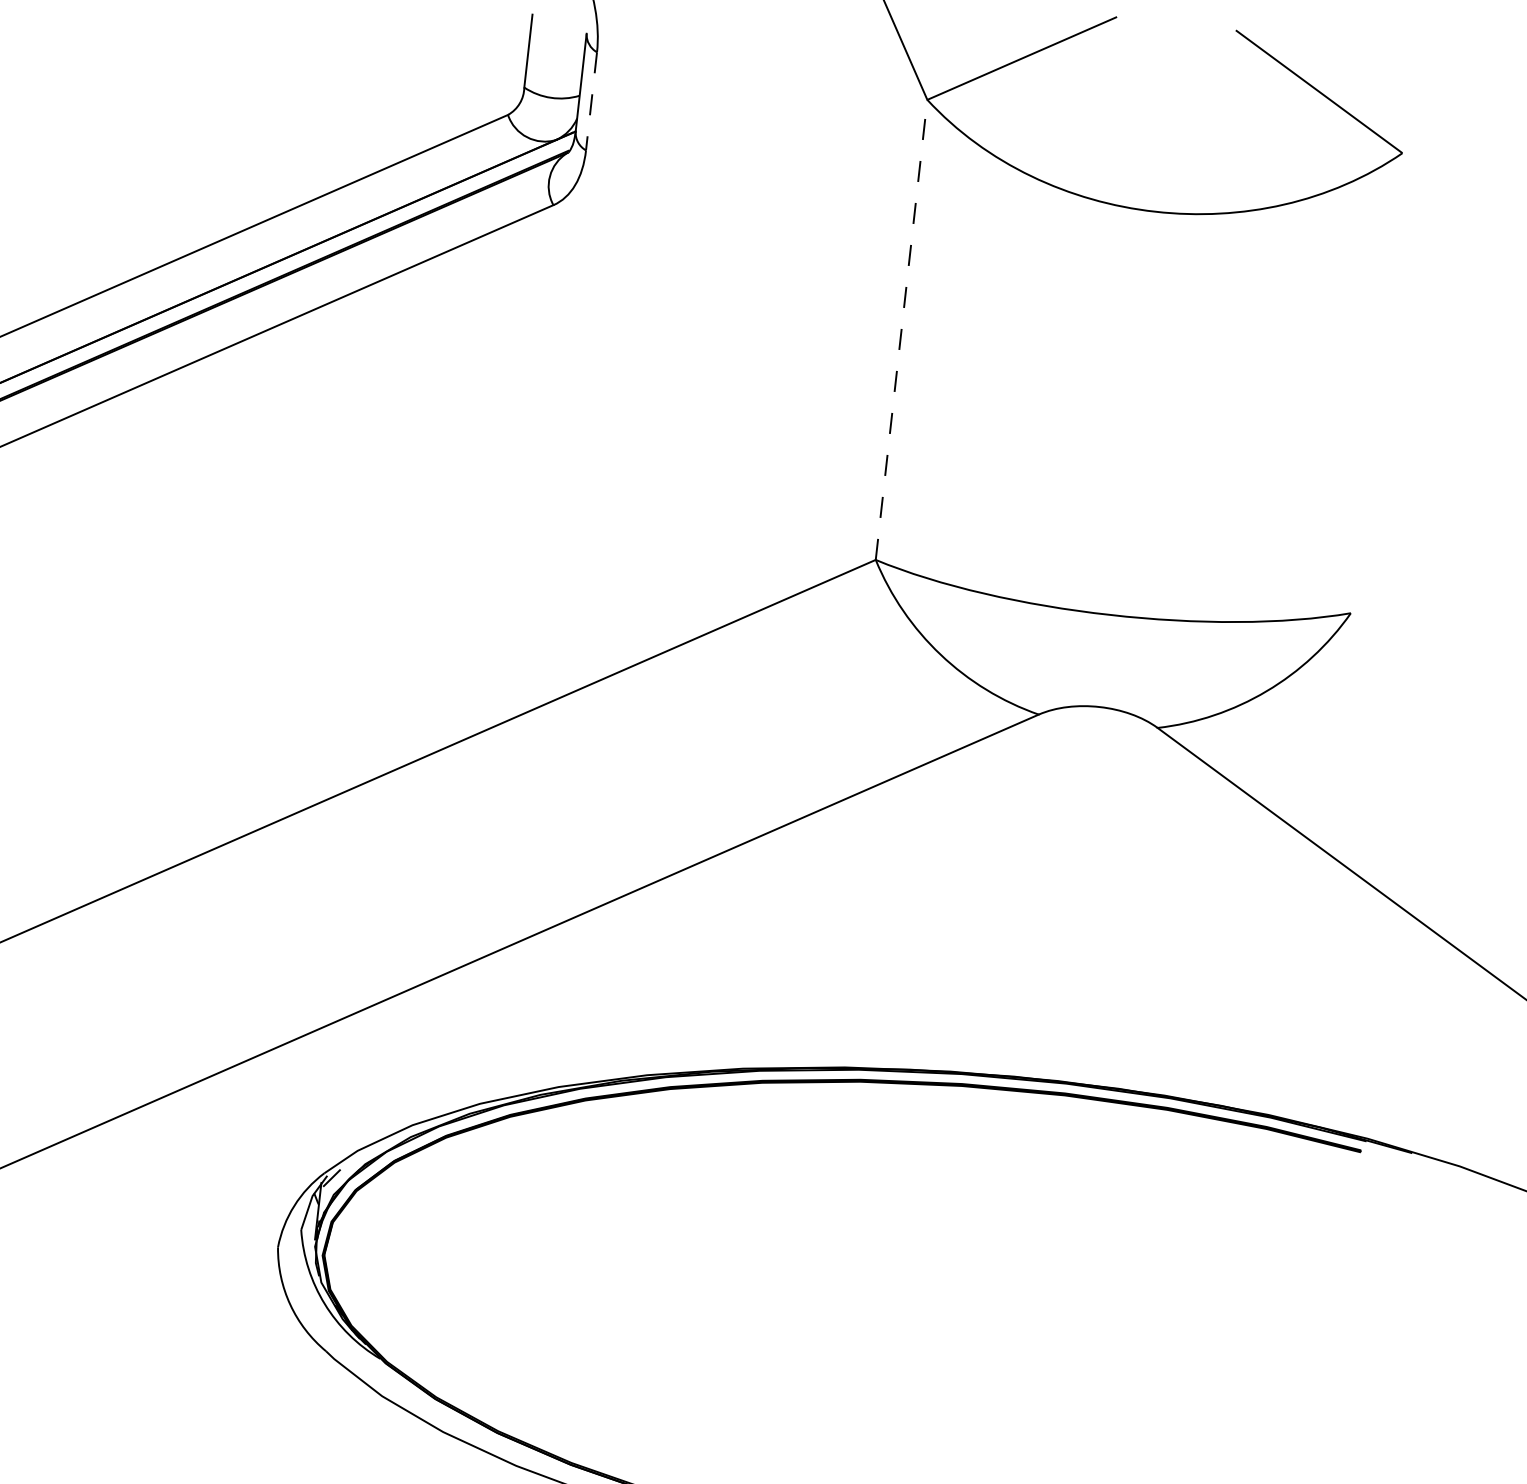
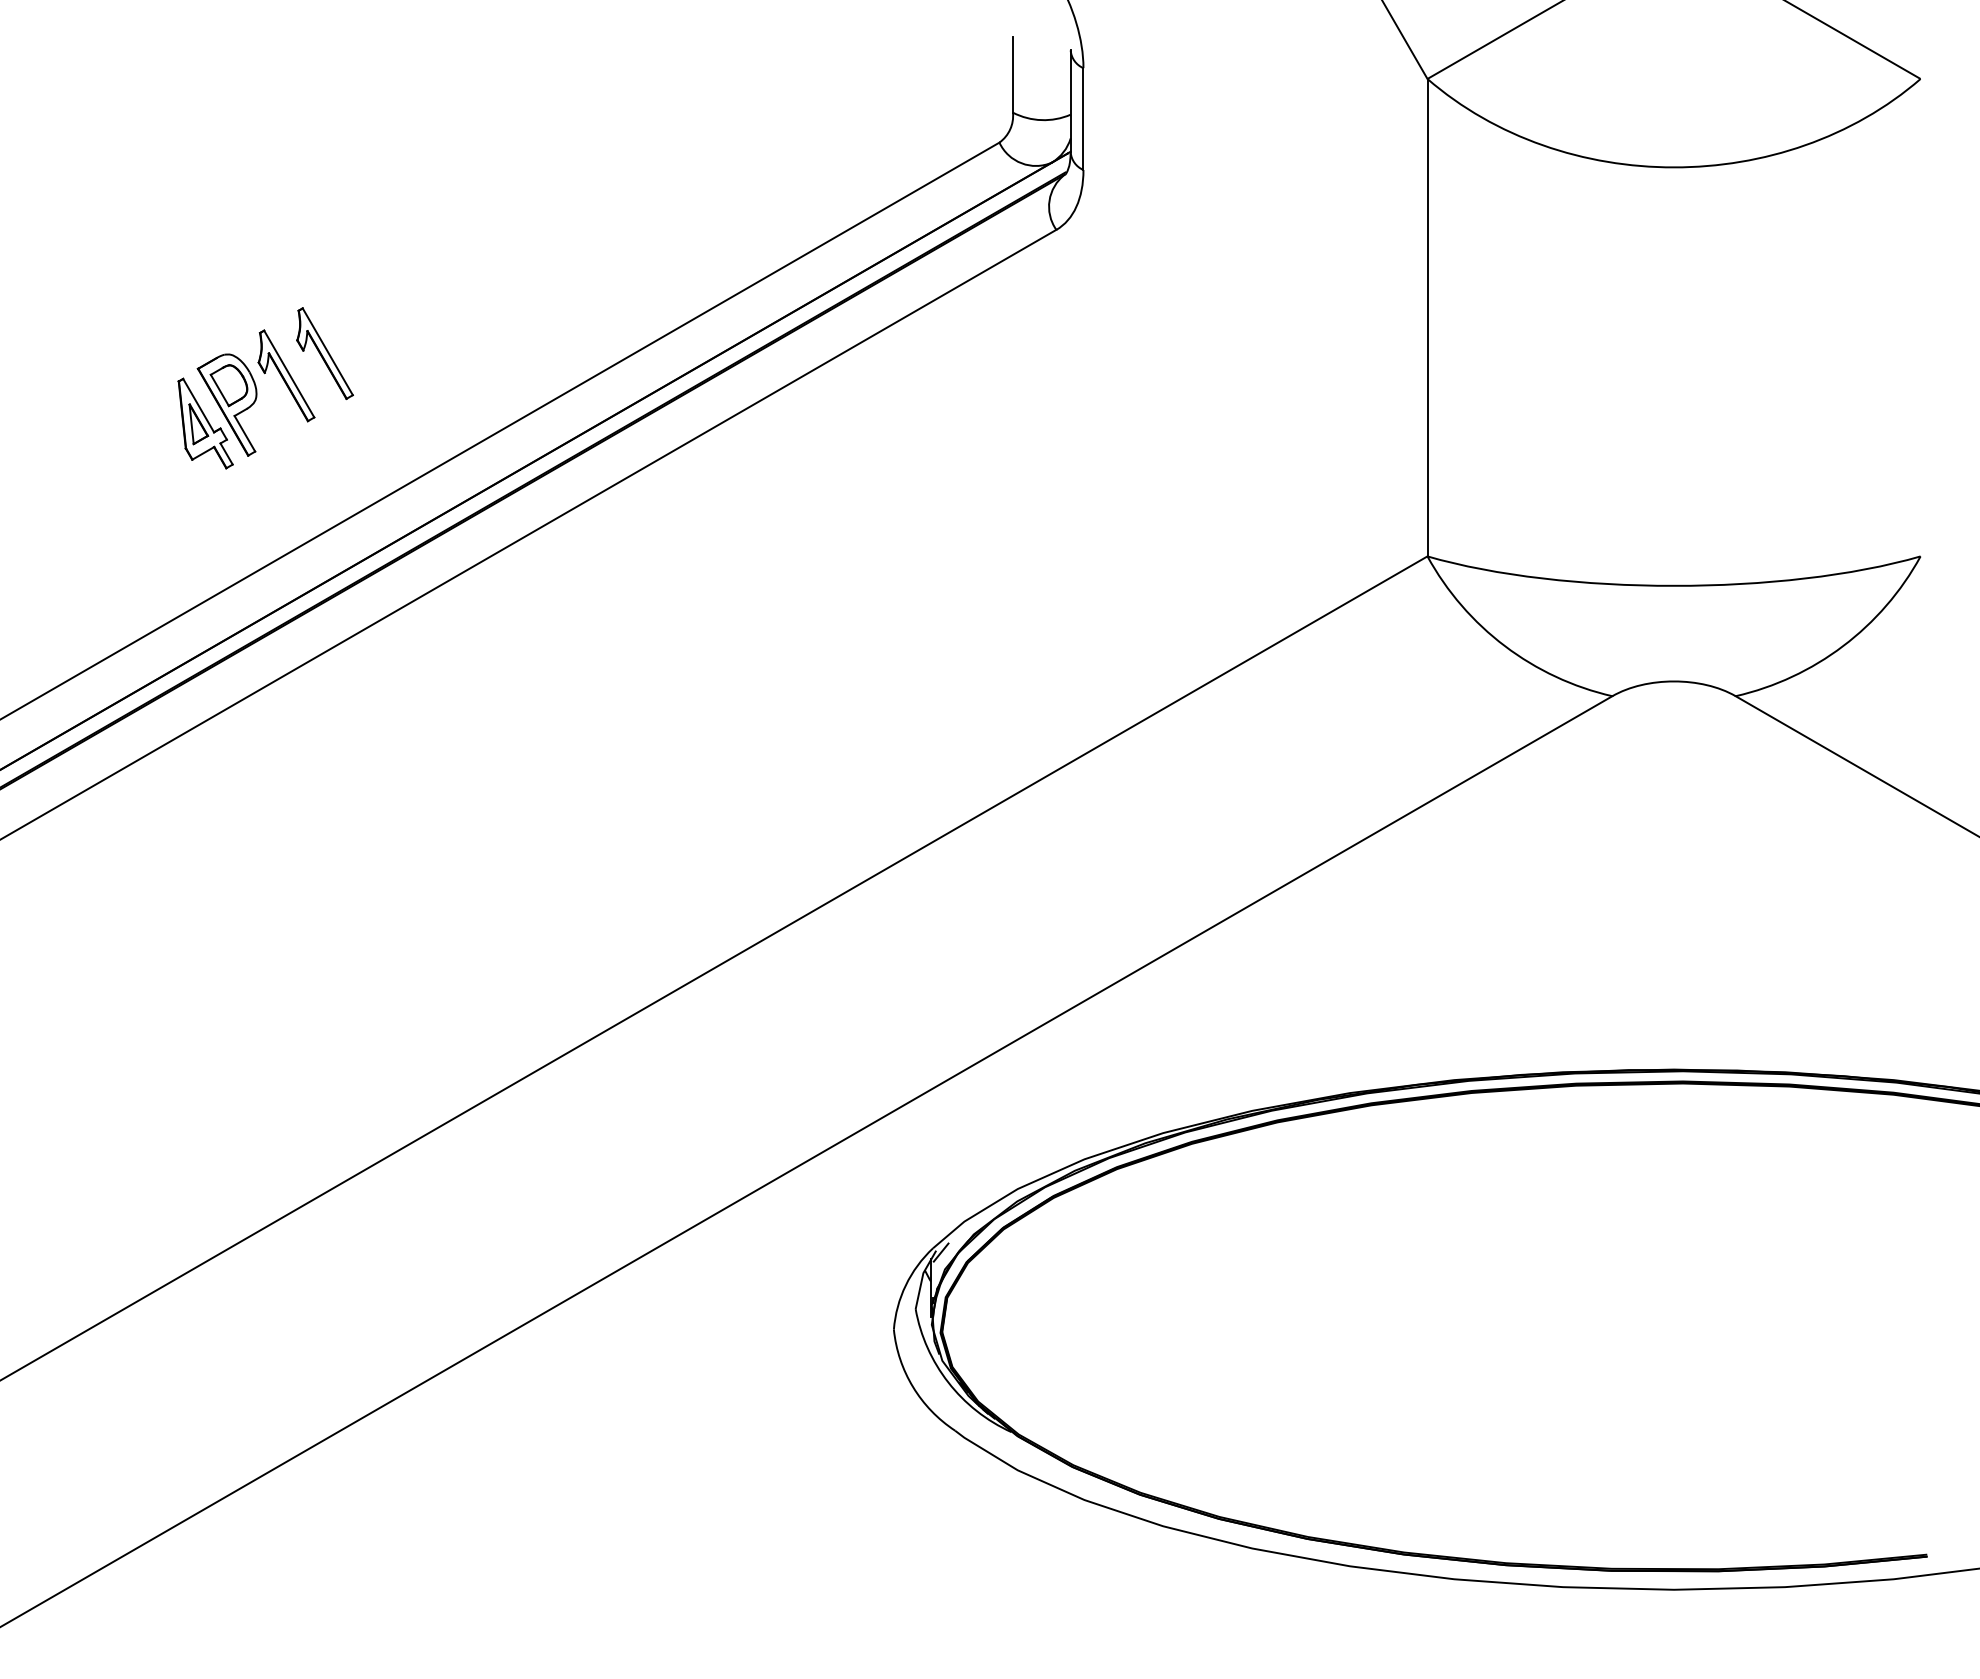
line: (591, 101) -> (1083, 119), dashed -> solid
line: (901, 329) -> (1427, 317), dashed -> solid

